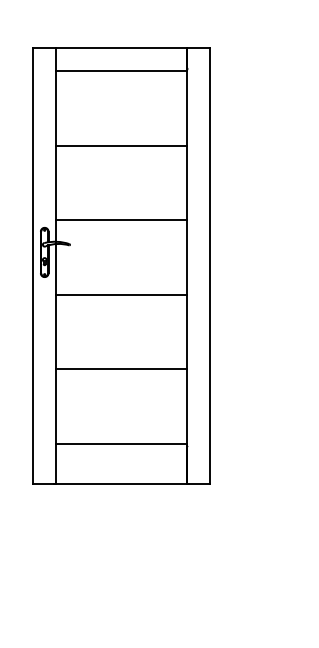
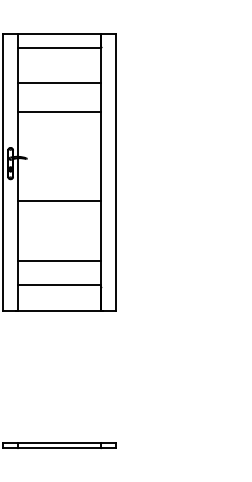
line: (121, 145) -> (59, 82), moved
line: (121, 220) -> (59, 112), moved
line: (121, 294) -> (59, 201), moved
line: (121, 368) -> (59, 260), moved

